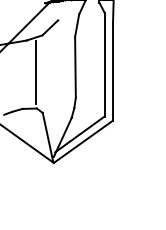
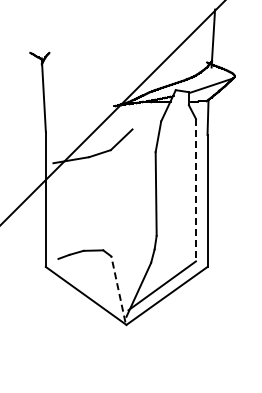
line: (104, 64) -> (195, 190), solid -> dashed
line: (35, 72) -> (101, 201), removed
line: (47, 137) -> (118, 289), solid -> dashed

